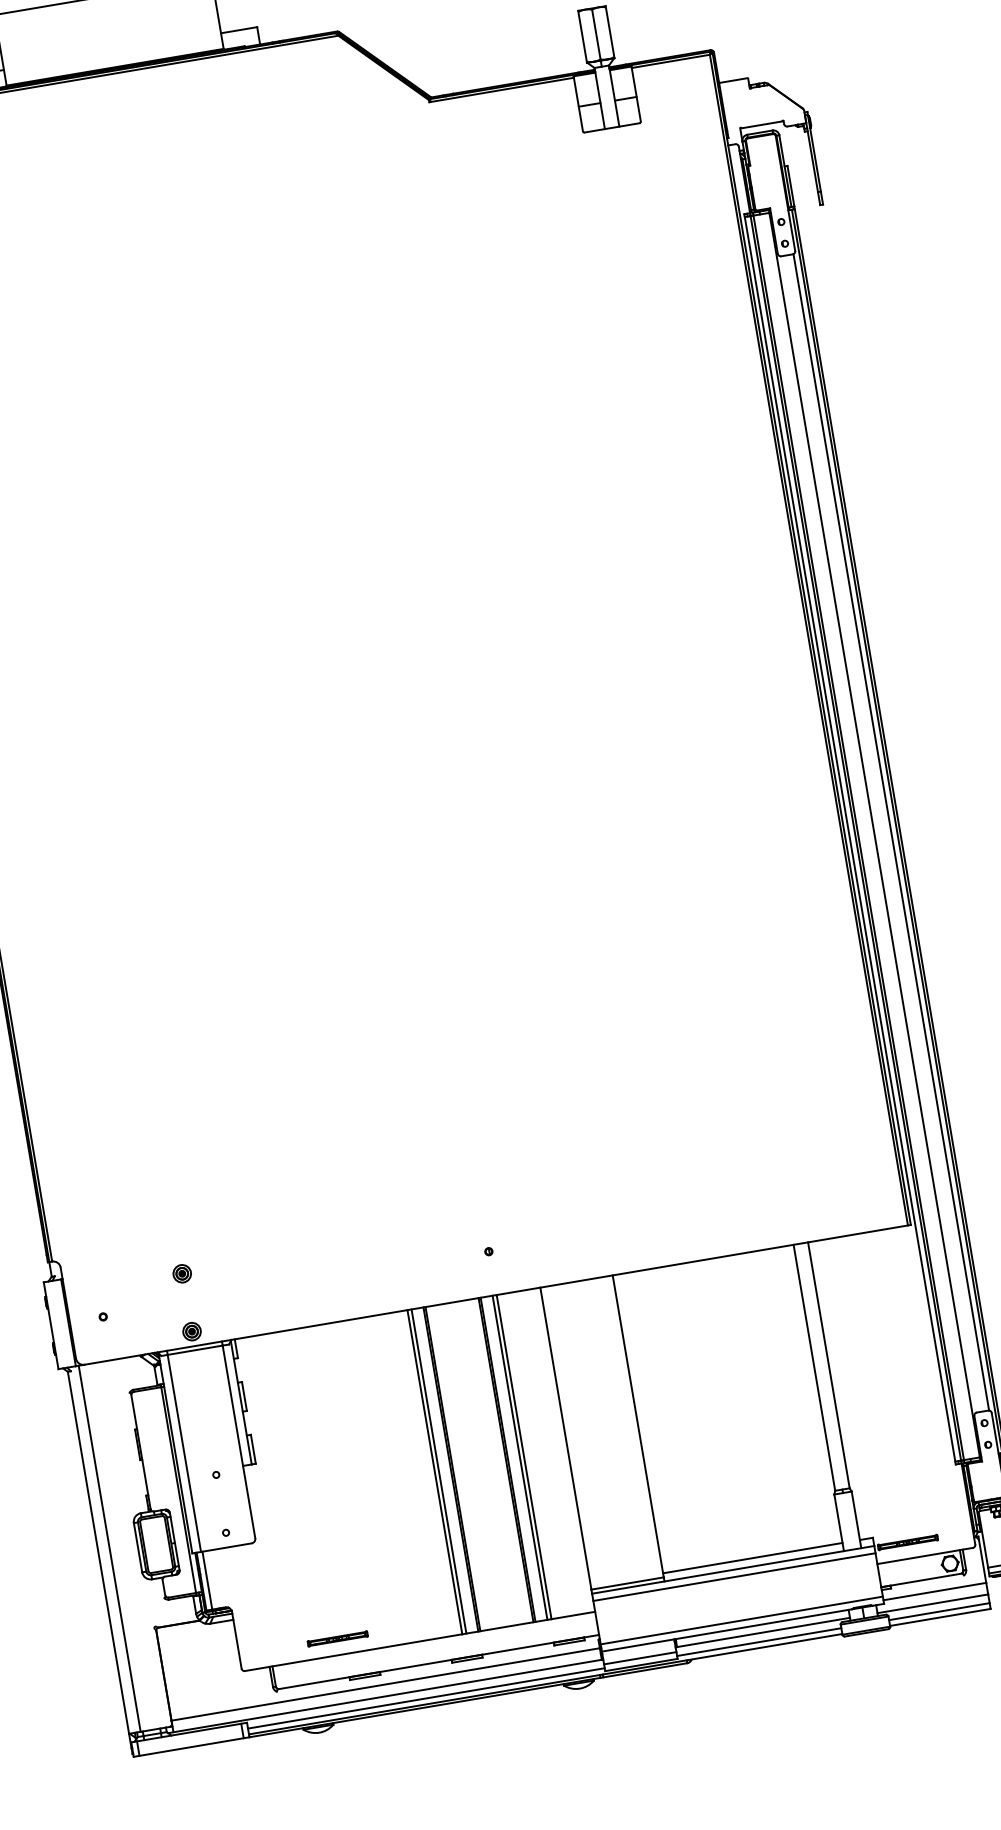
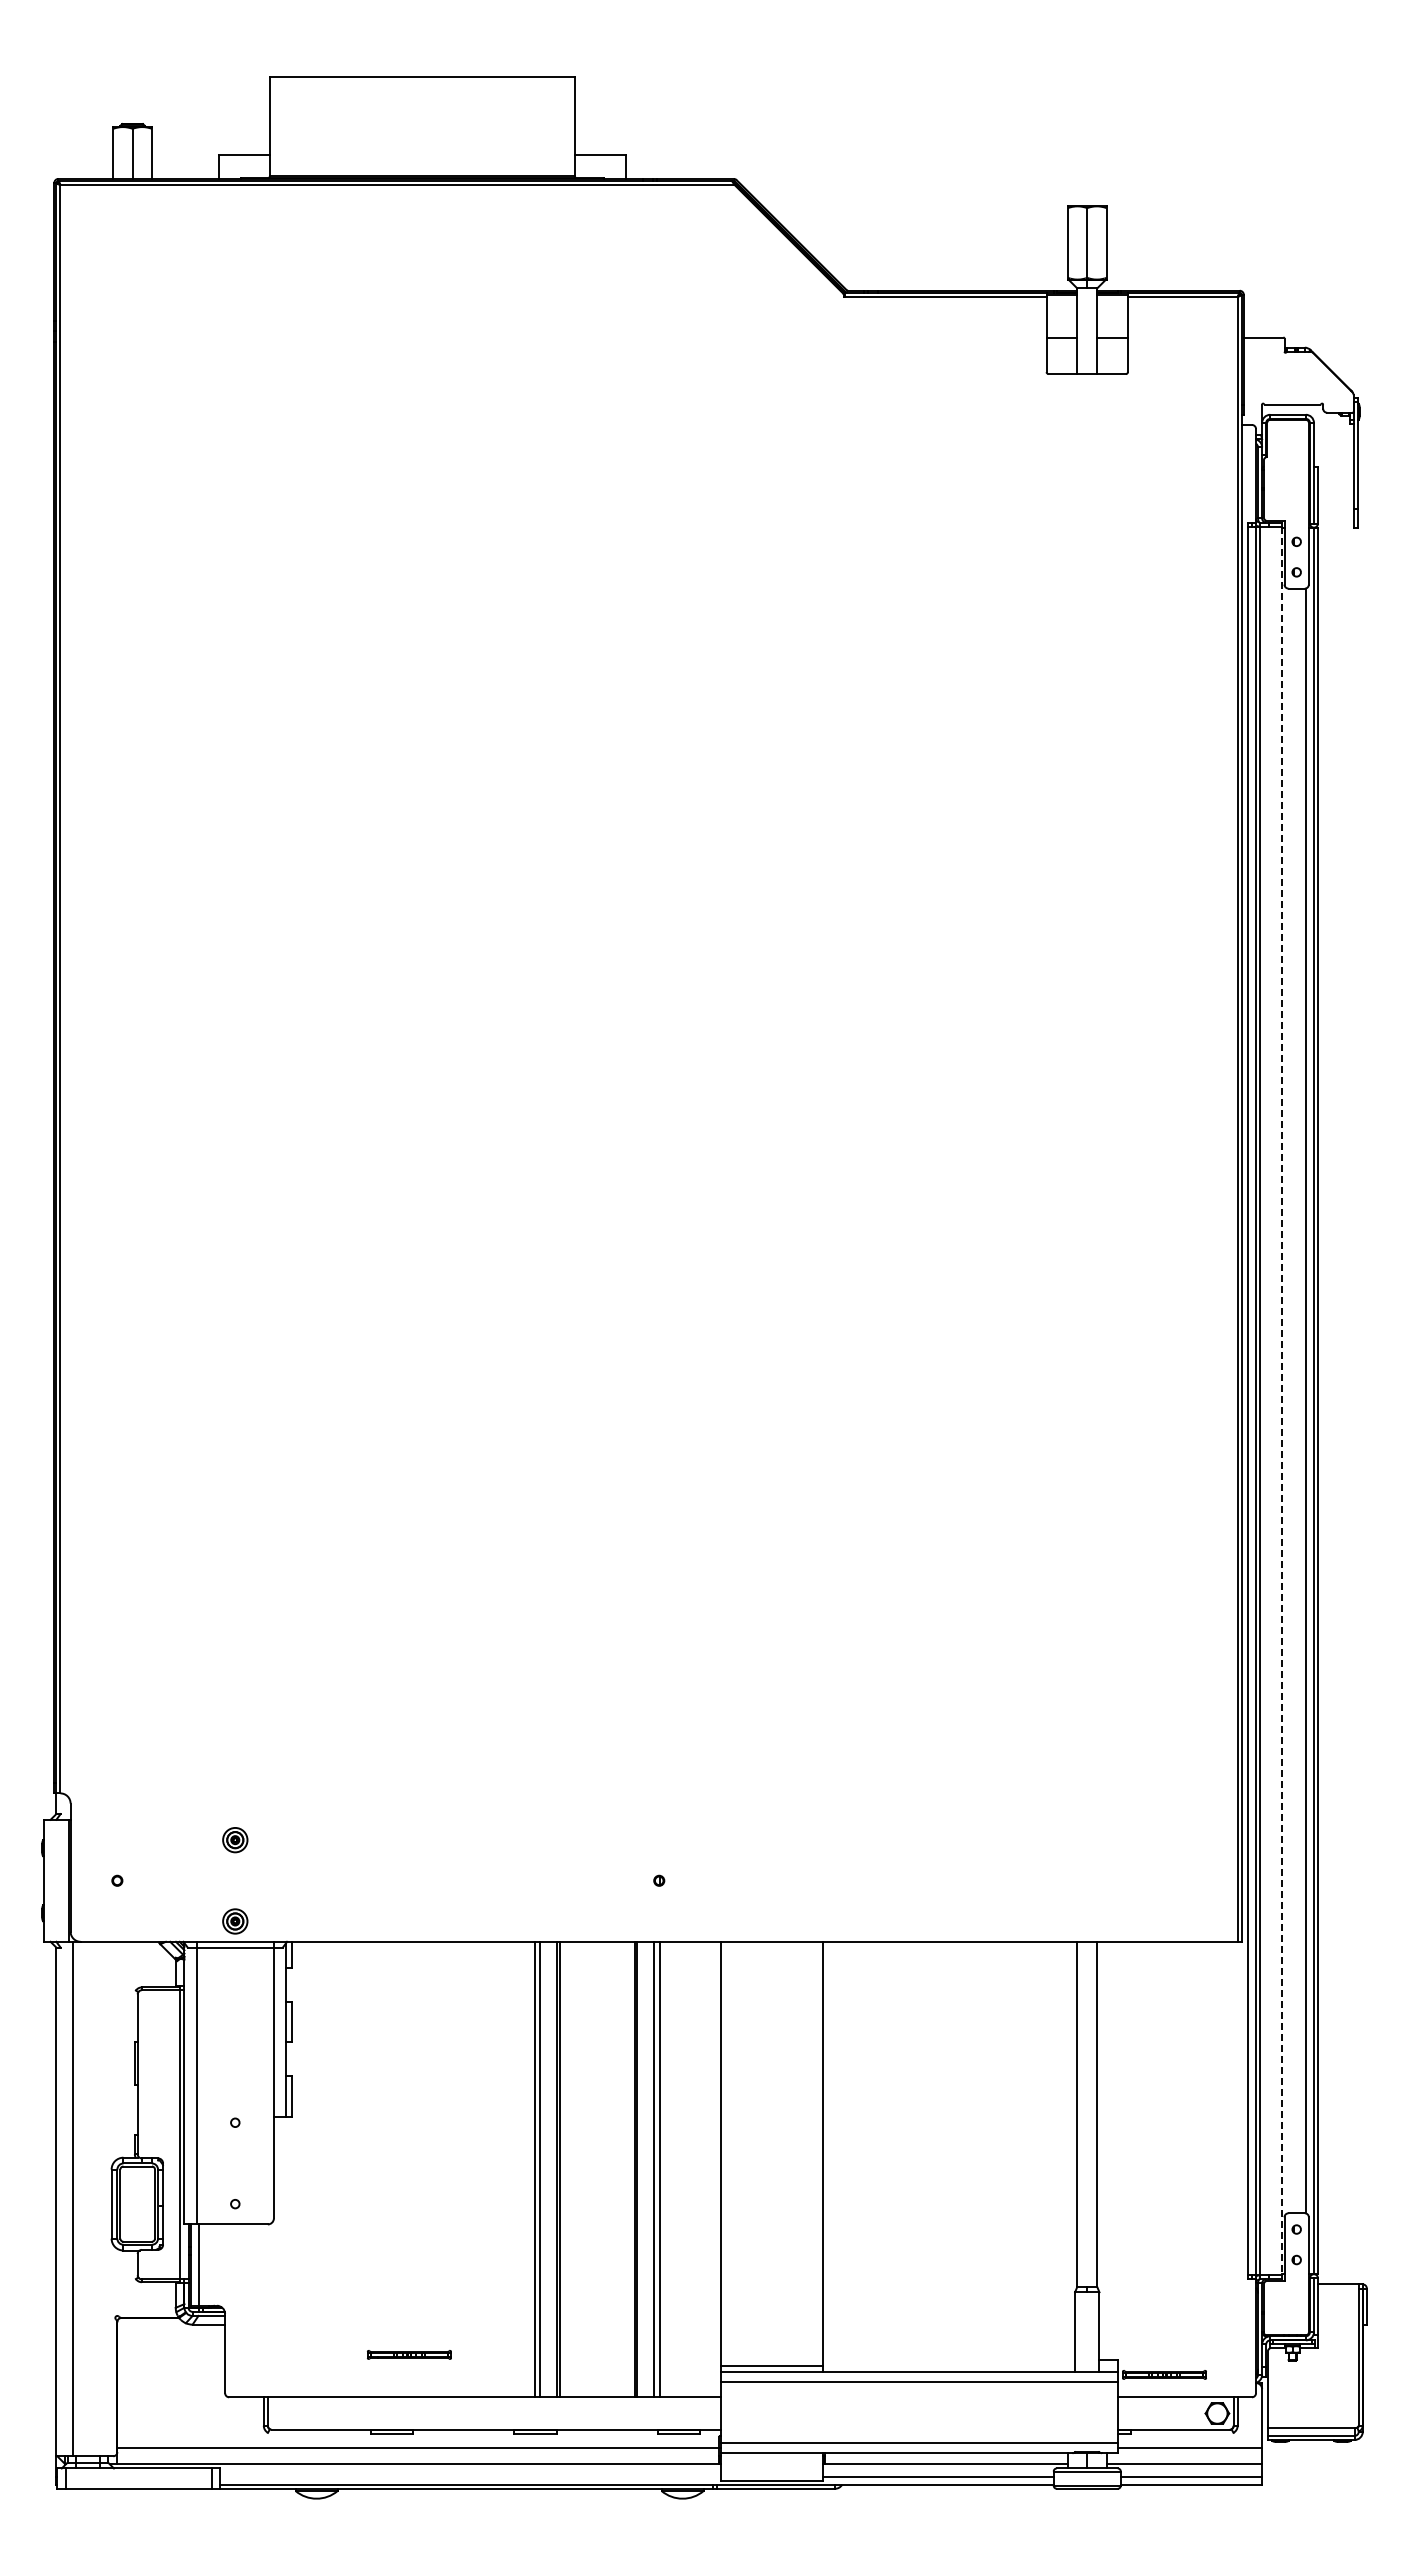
line: (874, 835) -> (1282, 1401), solid -> dashed
line: (752, 1558) -> (948, 2360), removed
part: (337, 1638) -> (409, 2354), moved
line: (639, 1658) -> (771, 2471), removed
line: (426, 1698) -> (470, 2476), removed

